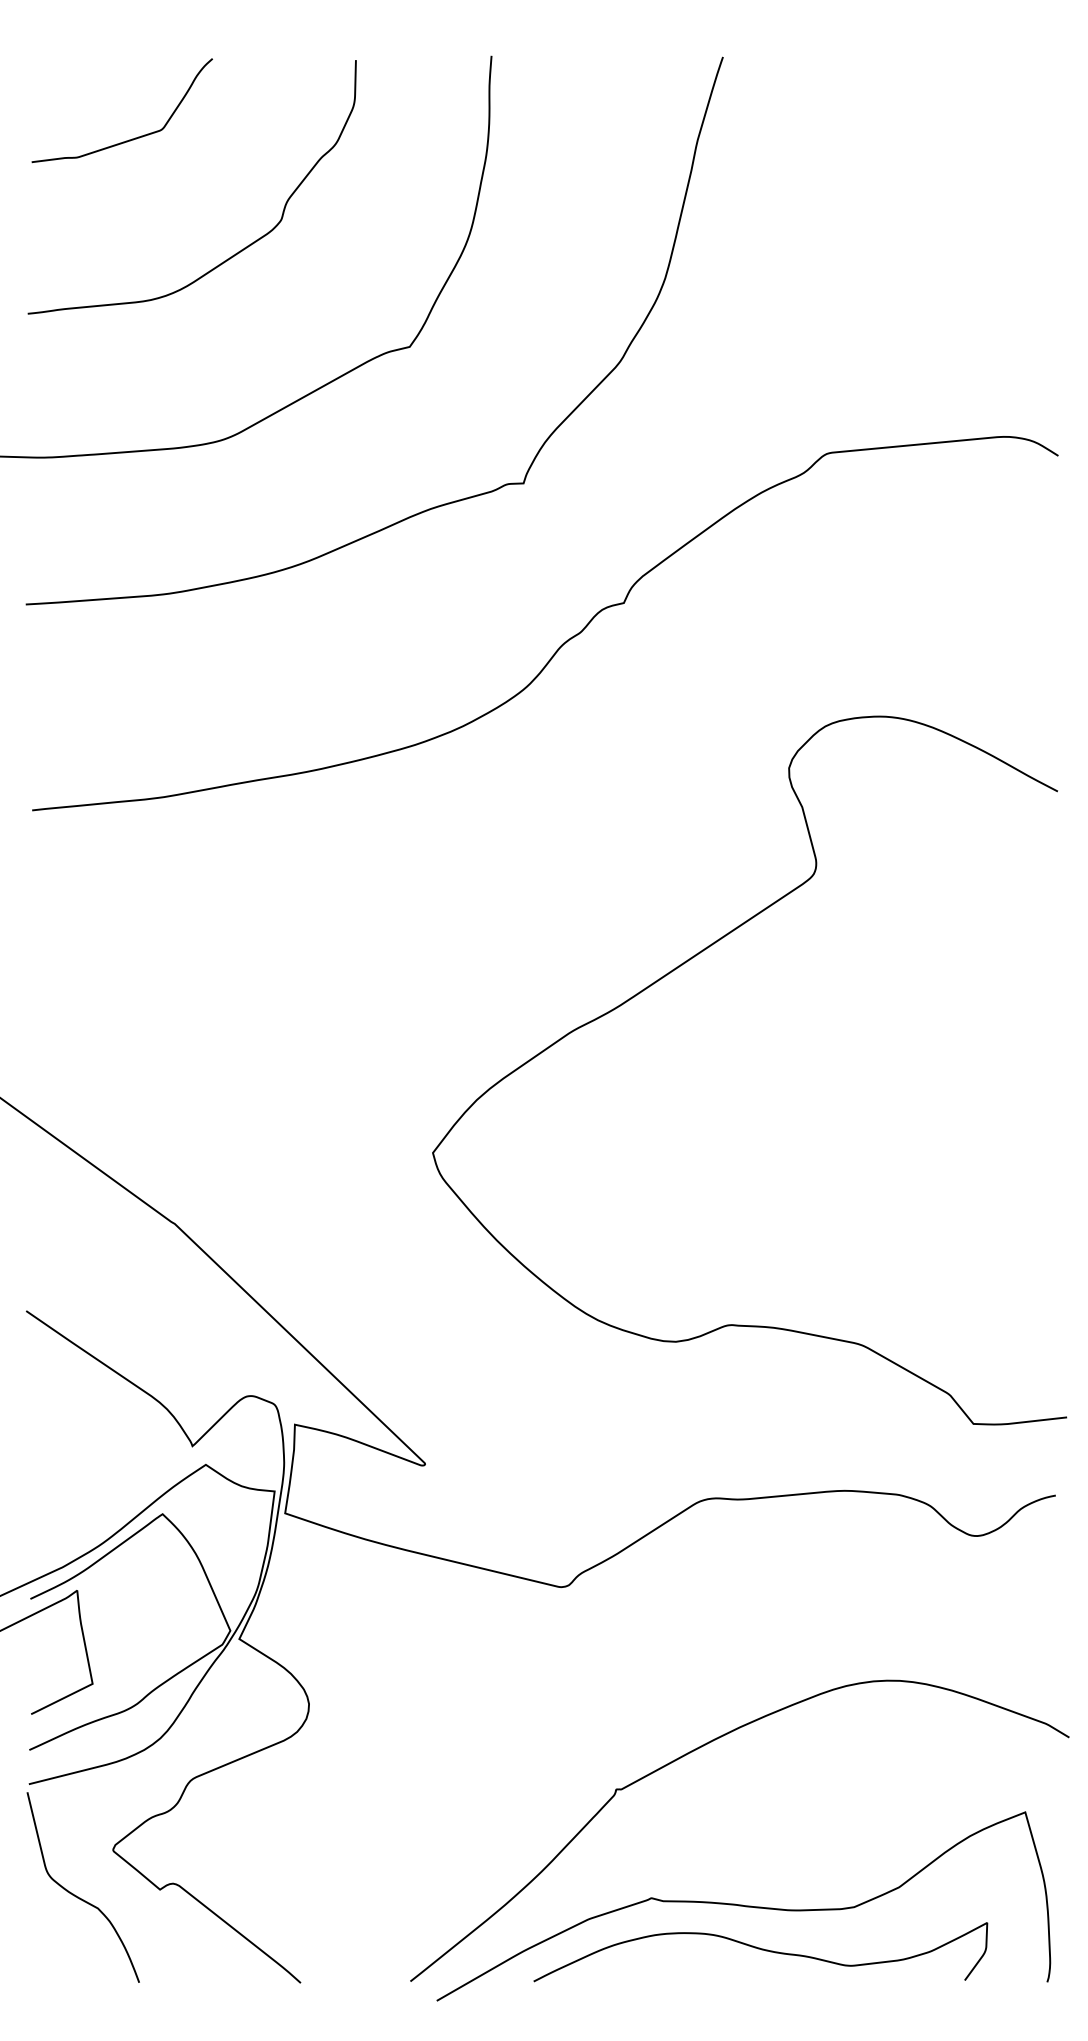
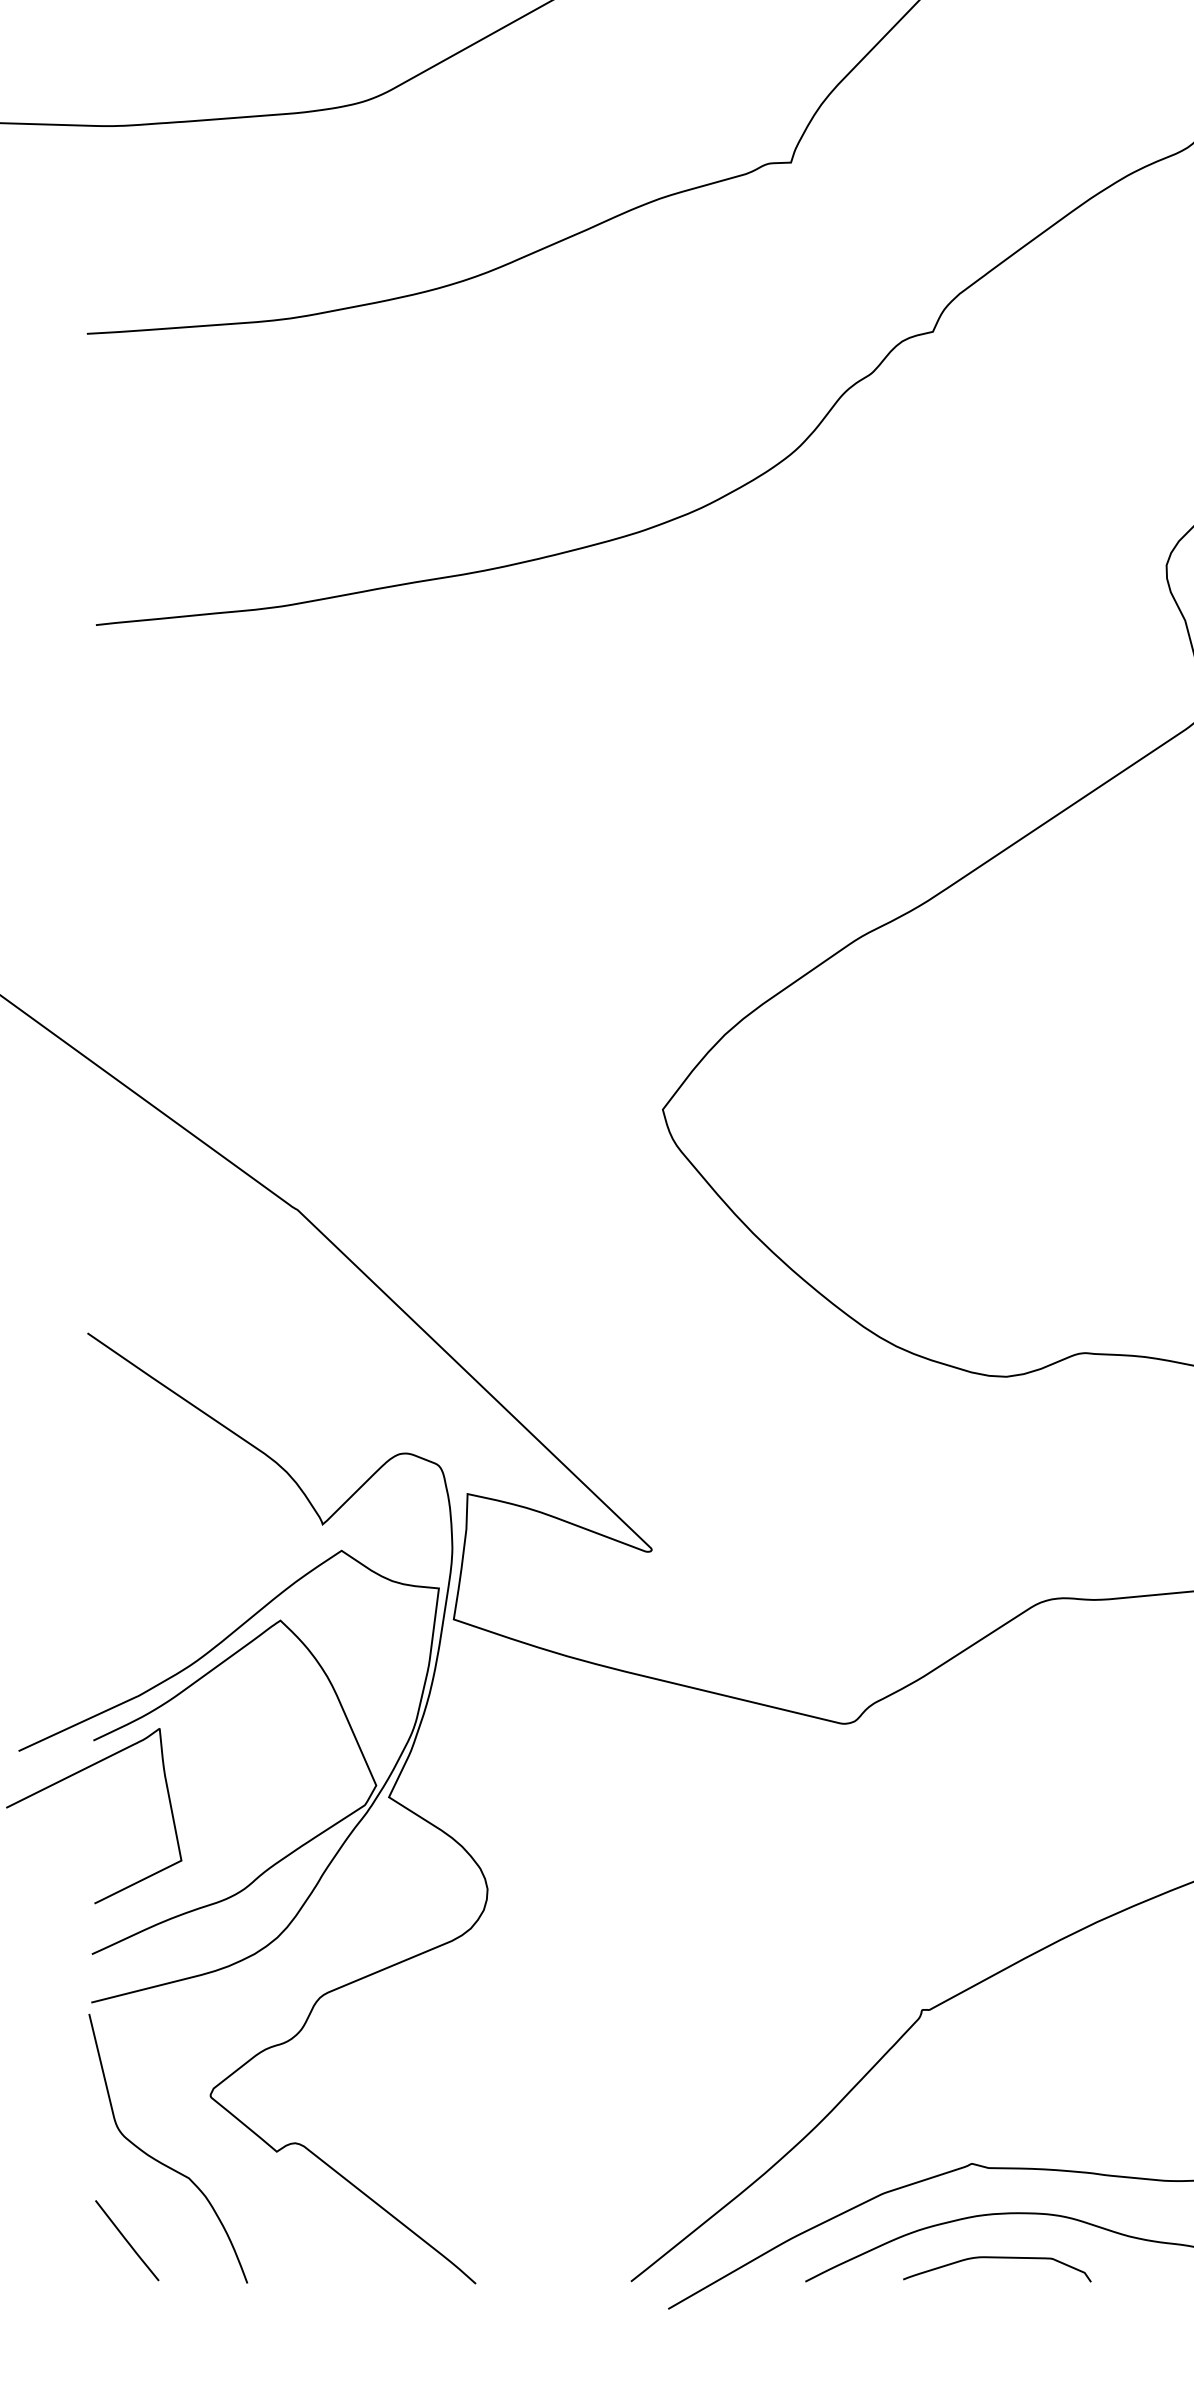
line: (54, 1952) -> (127, 2240), added
curve: (669, 1965) -> (997, 2258), added

